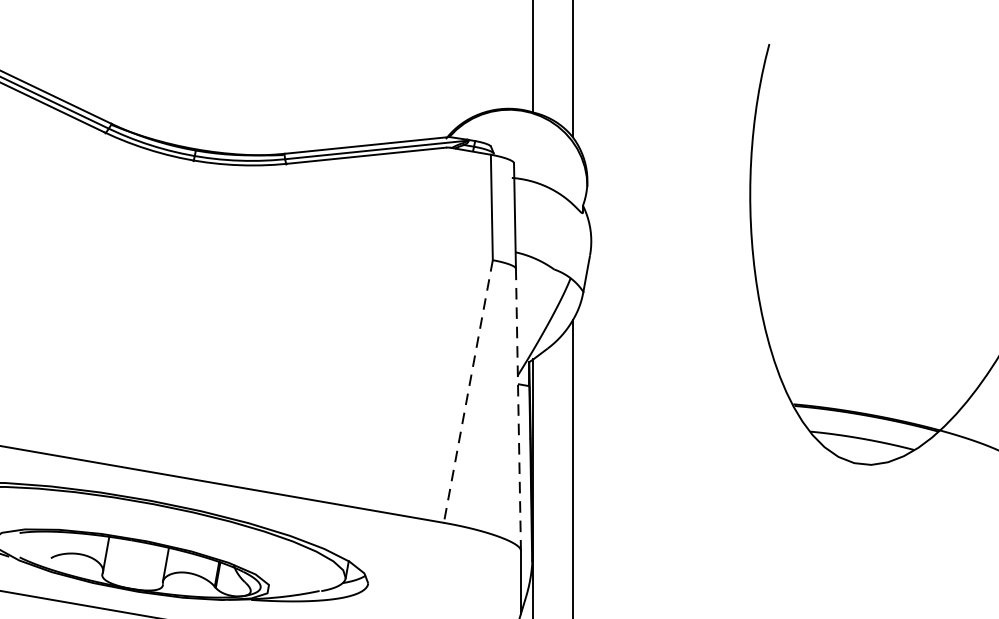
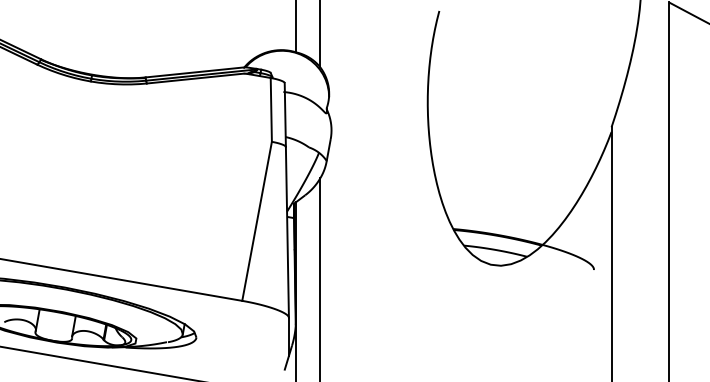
line: (469, 391) -> (257, 221), dashed -> solid
line: (518, 409) -> (287, 232), dashed -> solid

